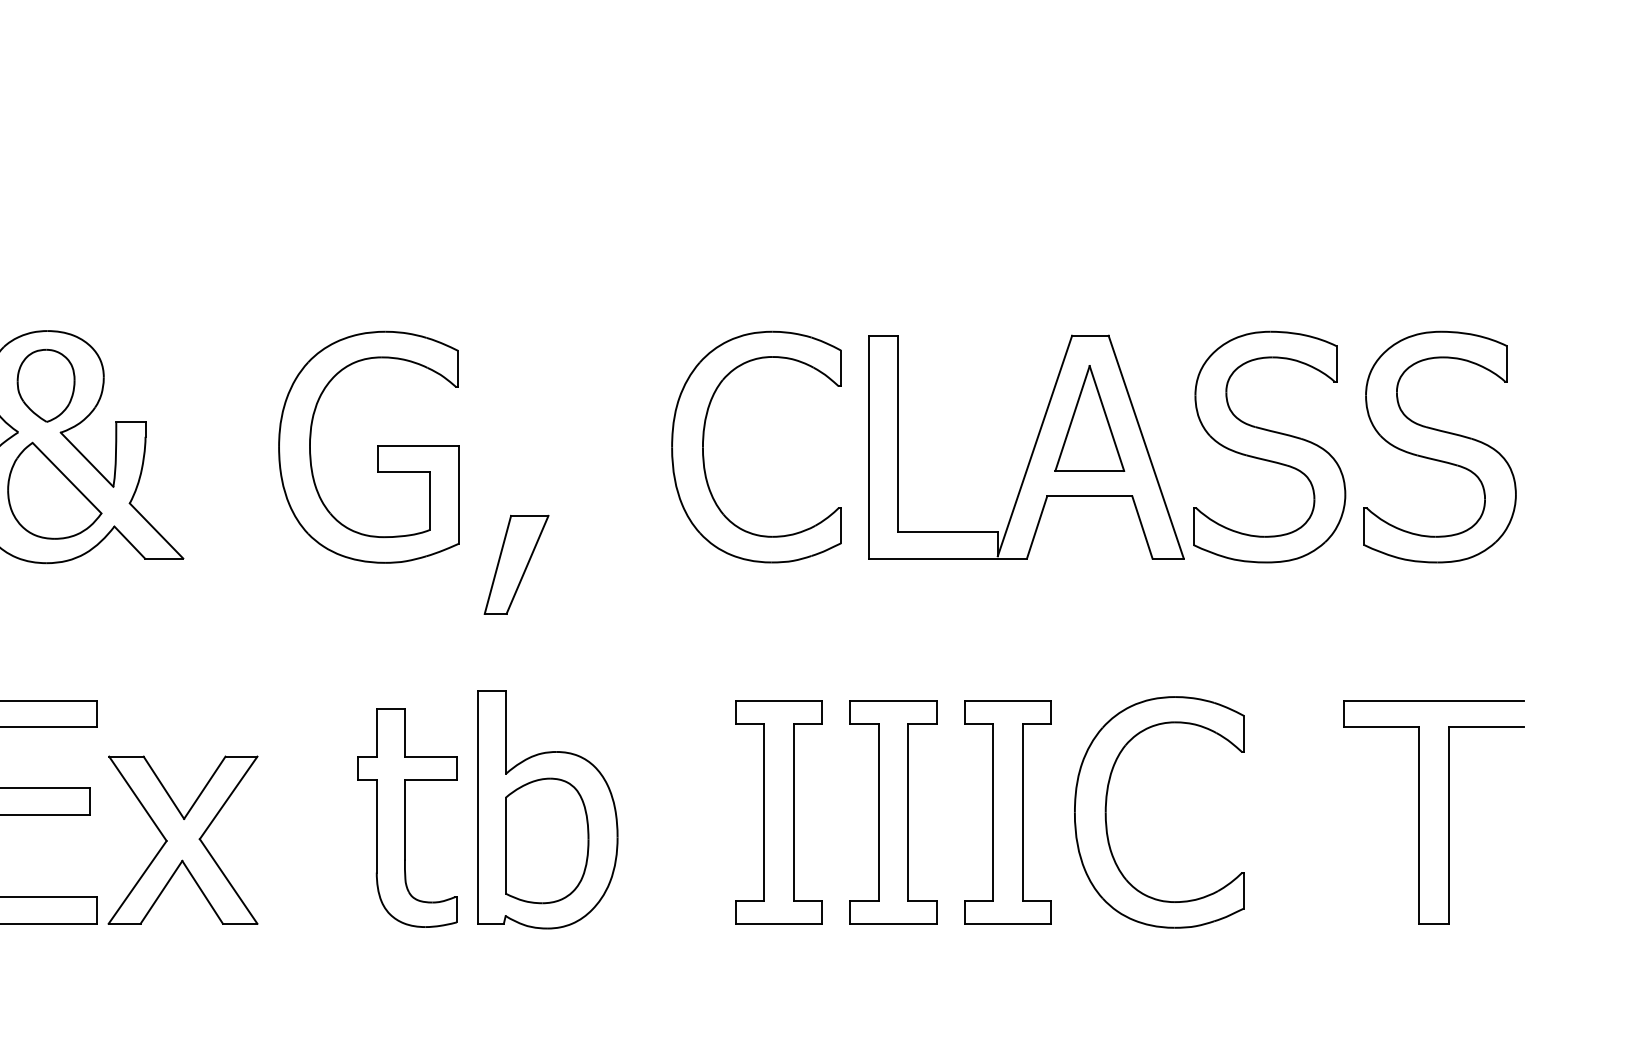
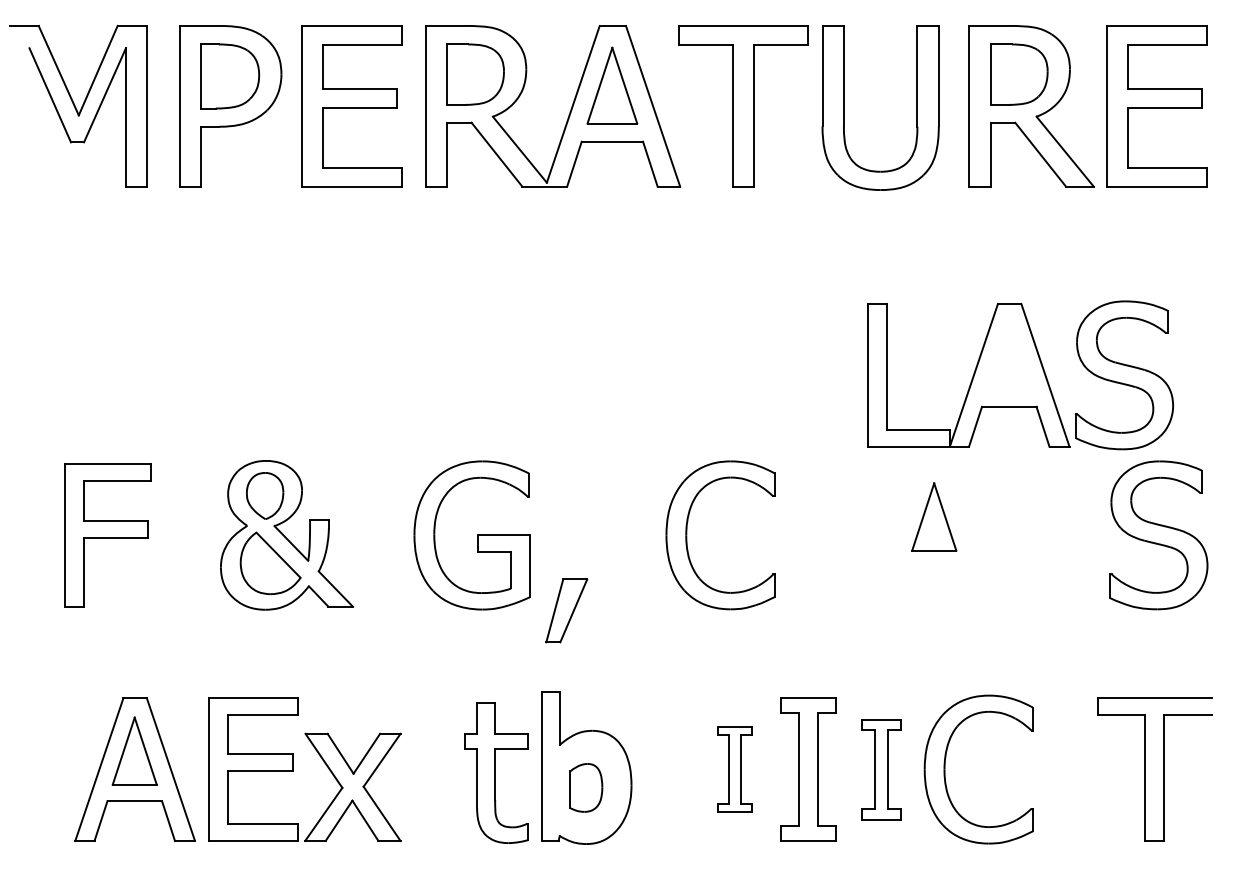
part: (1107, 447) -> (1020, 375), moved
part: (778, 812) -> (734, 769), size x0.6
part: (1007, 812) -> (881, 769), size x0.7
part: (547, 840) -> (586, 787), size x0.6

